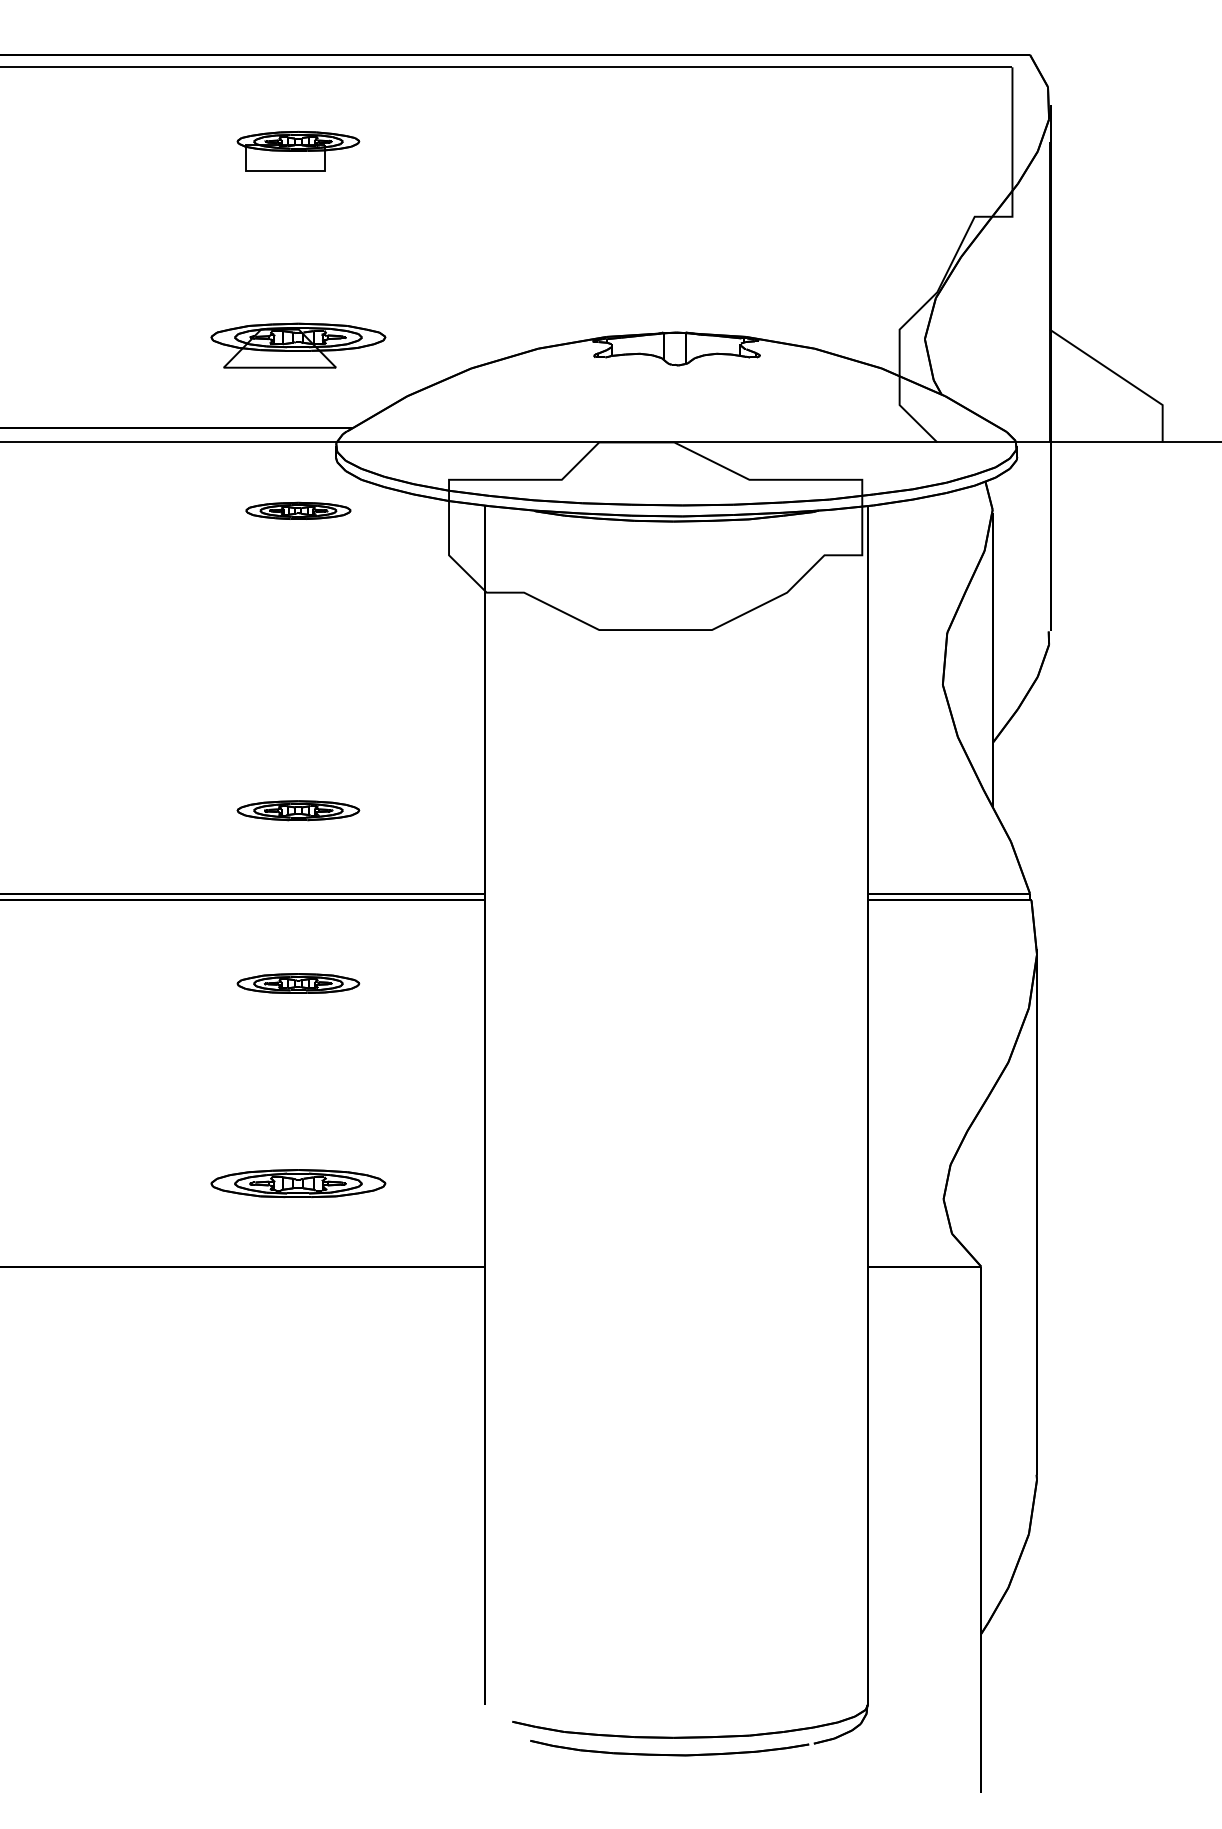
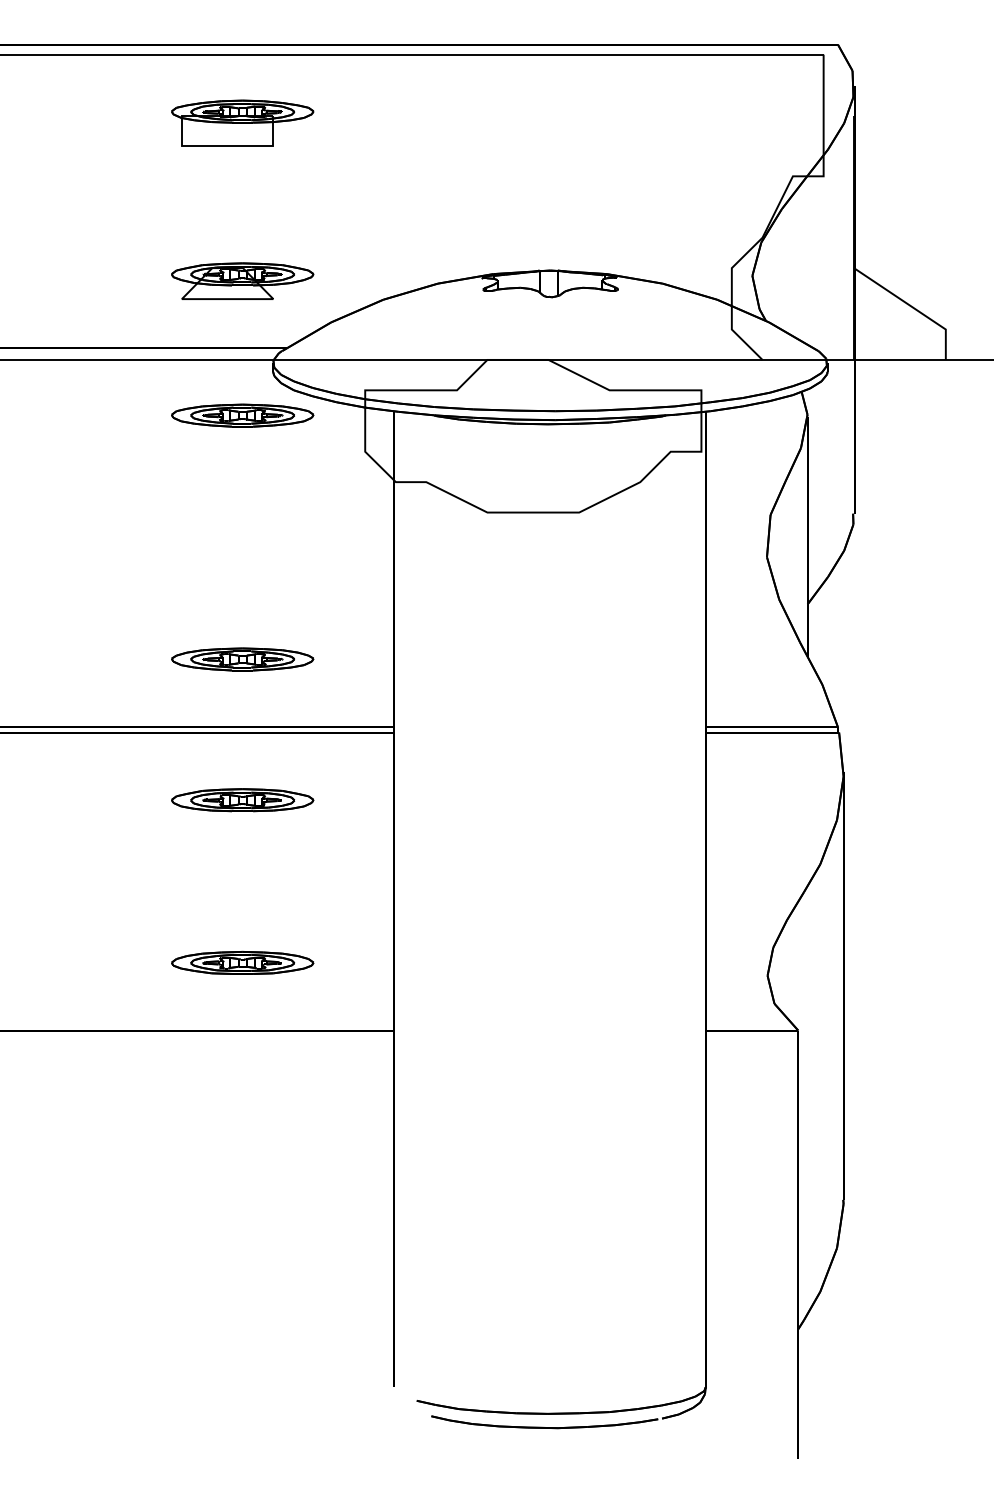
part: (298, 150) -> (242, 122), size x1.43
part: (298, 510) -> (242, 415), size x1.67
part: (298, 810) -> (242, 659), size x1.43
part: (298, 983) -> (242, 800), size x1.43

